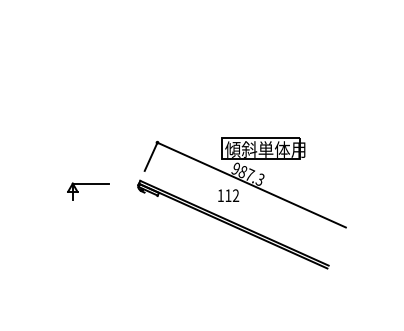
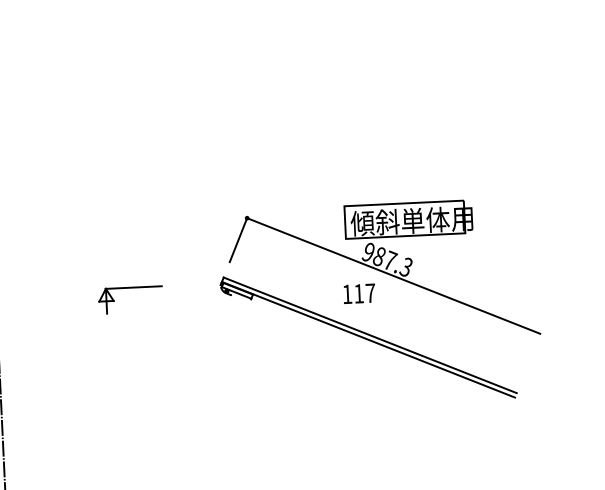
part: (88, 184) -> (129, 289), moved
text: (235, 195) -> (369, 292), 112 -> 117

